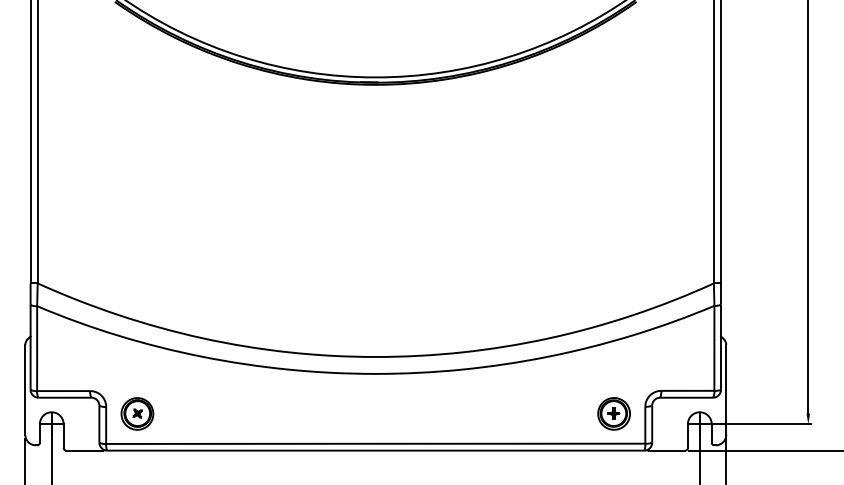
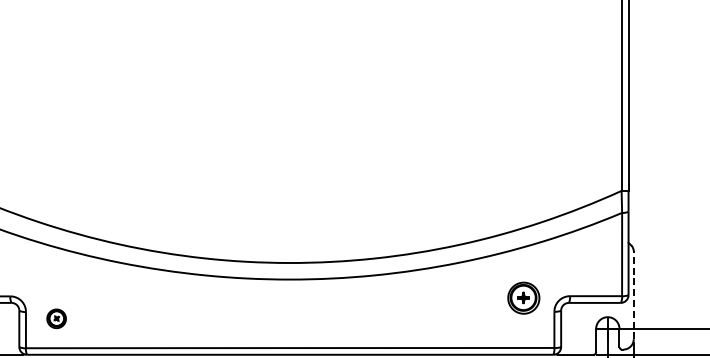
line: (726, 389) -> (633, 294), solid -> dashed
part: (137, 413) -> (56, 318), size x0.6
part: (613, 413) -> (523, 297), moved

